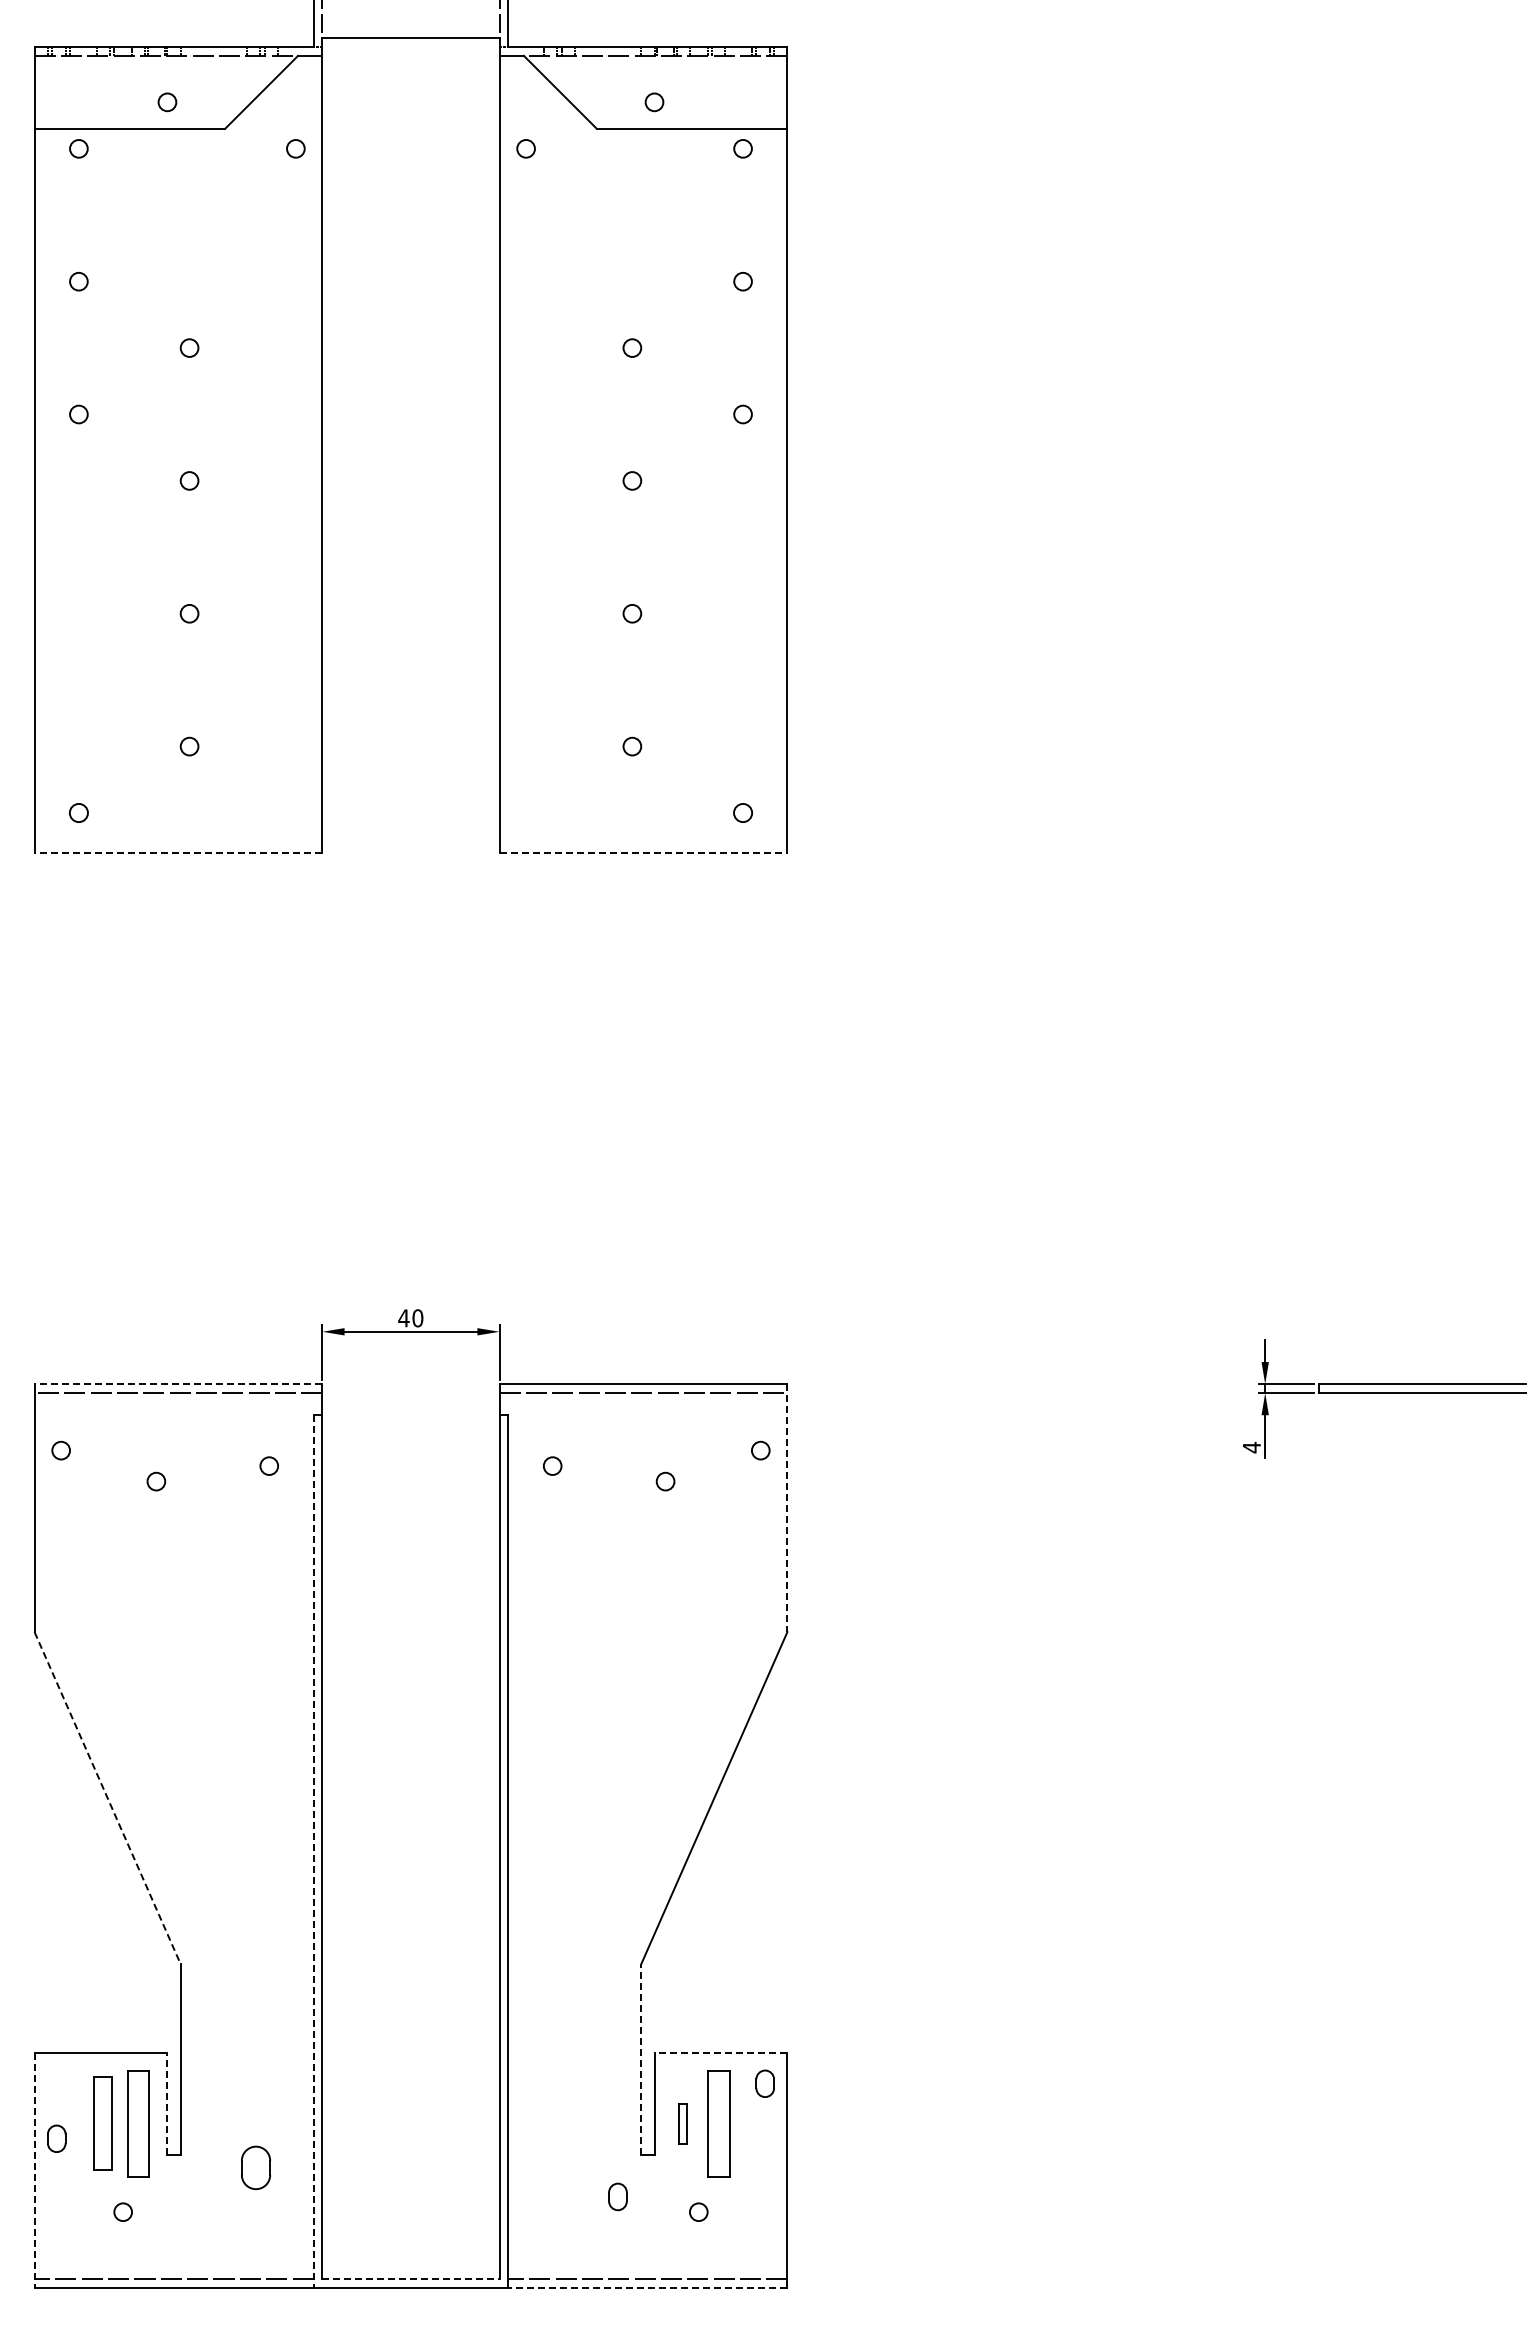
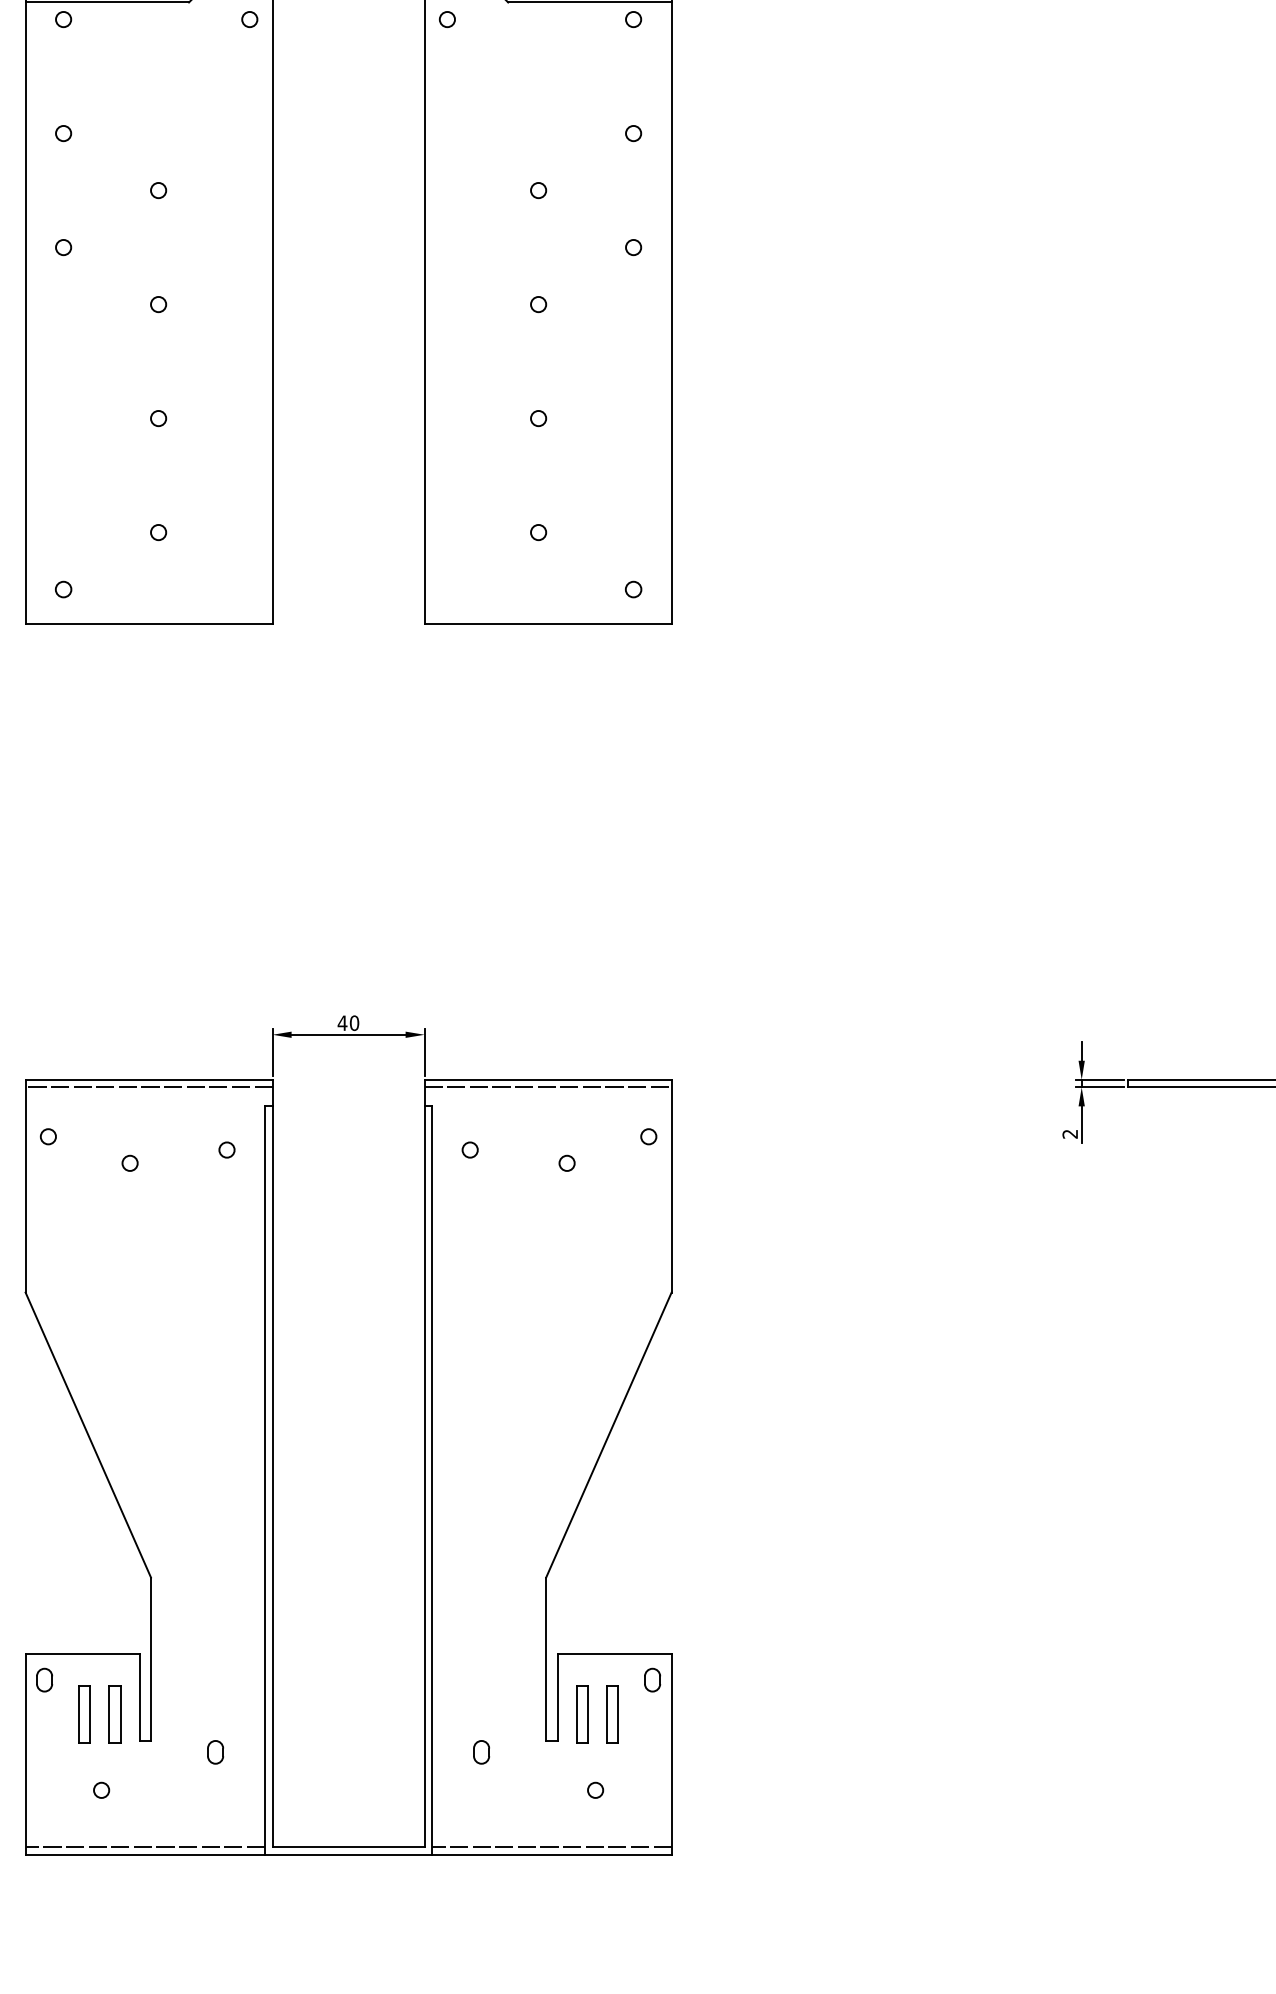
line: (178, 852) -> (149, 623), dashed -> solid
line: (643, 852) -> (548, 623), dashed -> solid
line: (178, 1384) -> (149, 1080), dashed -> solid
text: (1251, 1447) -> (1069, 1134), 4 -> 2
line: (787, 1508) -> (671, 1186), dashed -> solid
line: (107, 1798) -> (88, 1435), dashed -> solid
line: (313, 1851) -> (264, 1480), dashed -> solid
line: (720, 2052) -> (614, 1653), dashed -> solid
line: (641, 2058) -> (546, 1658), dashed -> solid
line: (167, 2103) -> (139, 1697), dashed -> solid
part: (103, 2123) -> (84, 1714), size x0.71
part: (138, 2123) -> (114, 1714), size x0.62
part: (683, 2123) -> (582, 1714), size x1.67
part: (718, 2123) -> (612, 1714), size x0.62
part: (56, 2138) -> (44, 1679), moved
part: (255, 2167) -> (215, 1751), size x0.62
line: (34, 2170) -> (25, 1754), dashed -> solid
part: (617, 2196) -> (481, 1751), moved
line: (411, 2278) -> (349, 1847), dashed -> solid
line: (647, 2287) -> (551, 1854), dashed -> solid

